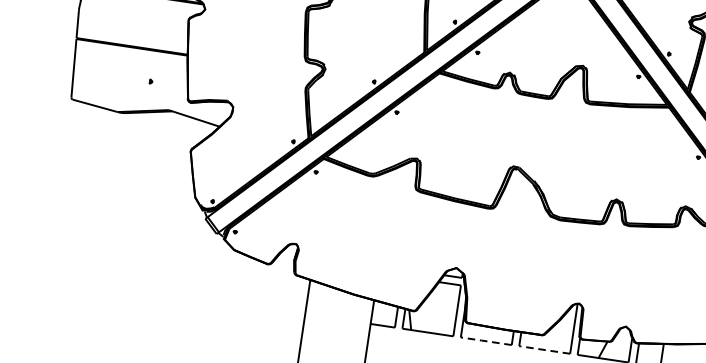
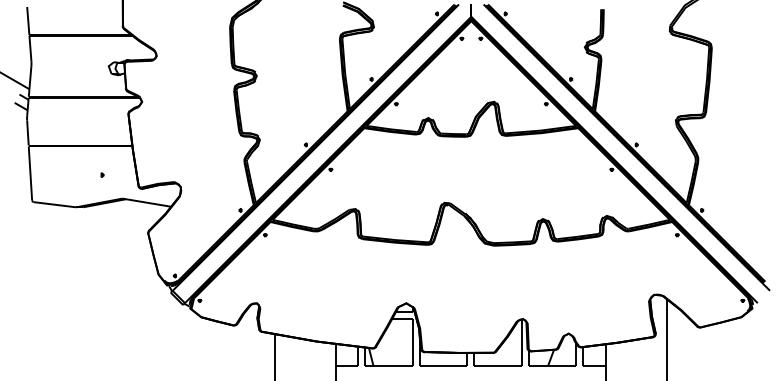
line: (486, 341) -> (443, 366), dashed -> solid
line: (543, 350) -> (496, 366), dashed -> solid

